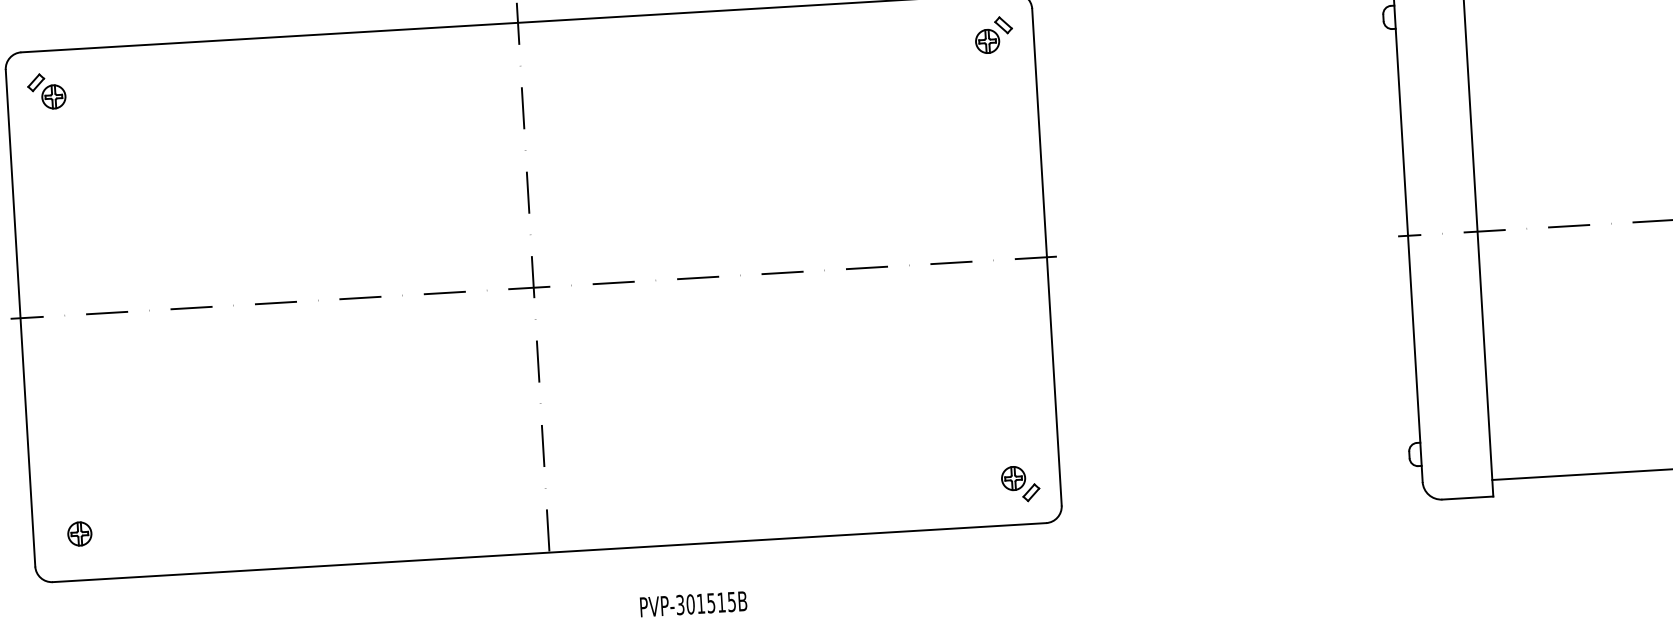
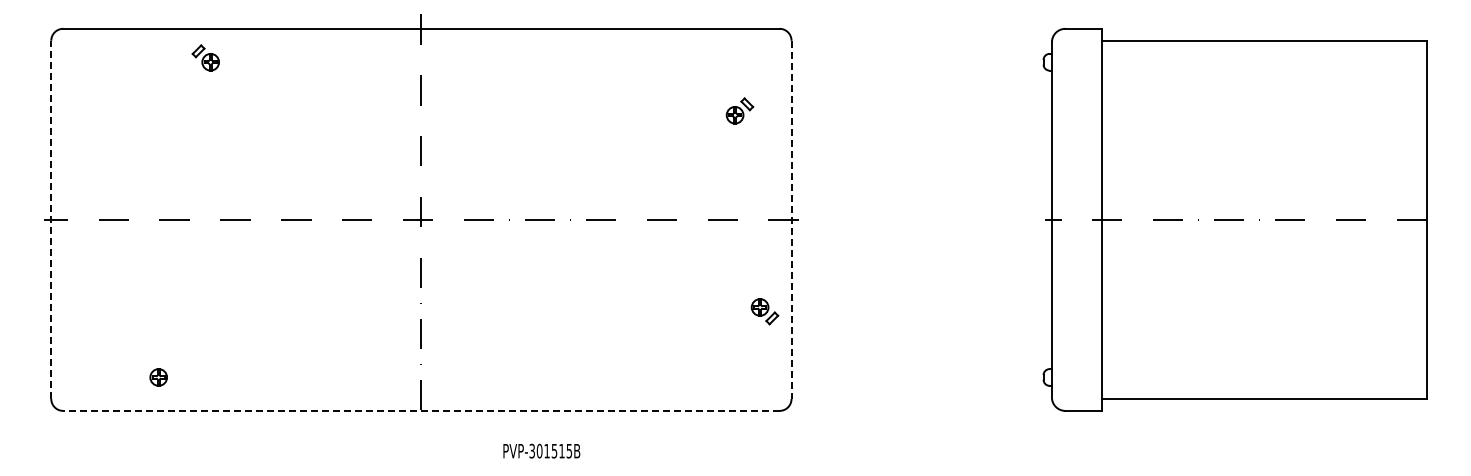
part: (993, 34) -> (739, 110), moved
part: (46, 90) -> (205, 57), moved
line: (1046, 258) -> (791, 220), solid -> dashed
line: (20, 317) -> (51, 219), solid -> dashed
part: (1019, 483) -> (764, 311), moved
part: (79, 534) -> (158, 377), moved
line: (548, 552) -> (420, 410), solid -> dashed
text: (693, 603) -> (541, 450), moved

